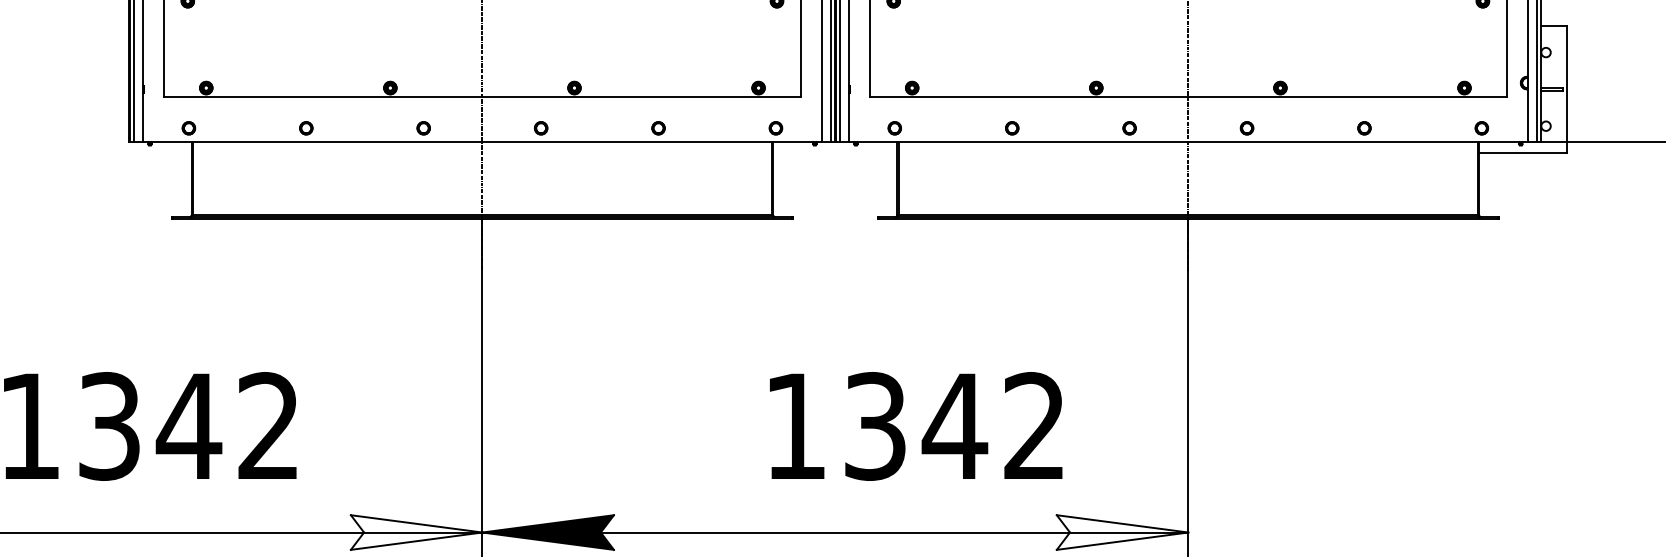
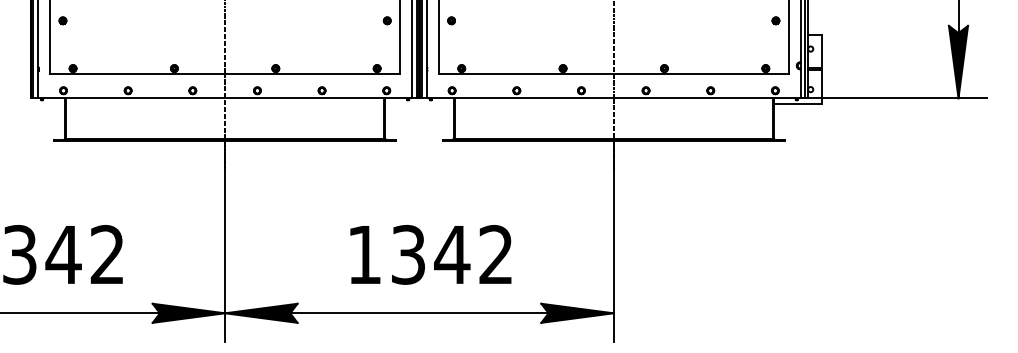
text: (915, 425) -> (430, 254), moved
fill: (415, 531) -> (188, 312), added
fill: (1122, 531) -> (577, 312), added

